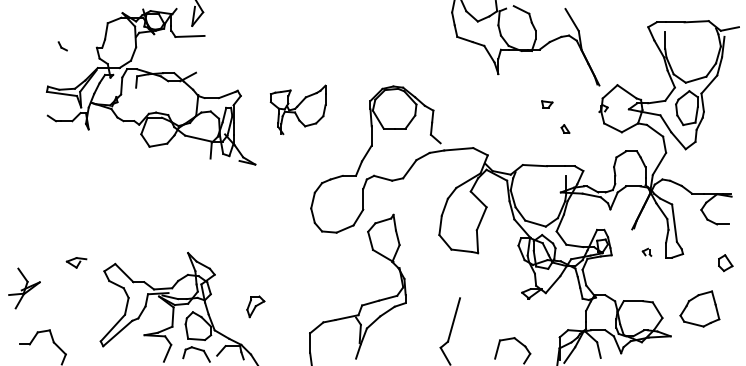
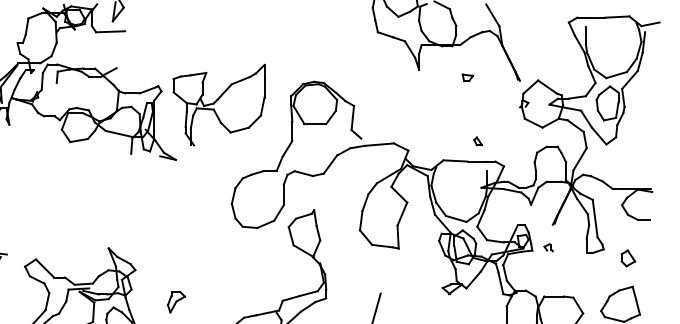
part: (547, 104) -> (468, 77), moved
part: (297, 109) -> (218, 104), size x1.67
part: (565, 128) -> (478, 140), moved
part: (646, 251) -> (548, 246), moved
part: (725, 263) -> (628, 258), moved

